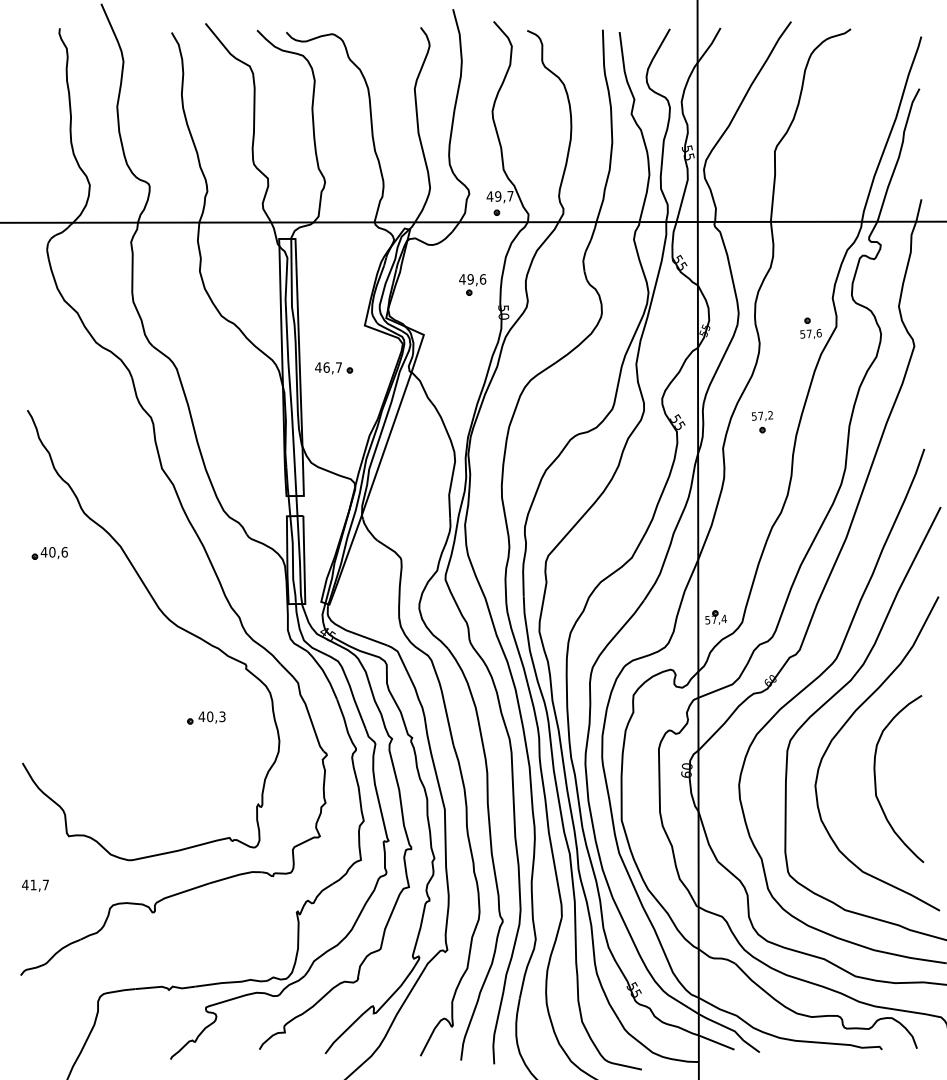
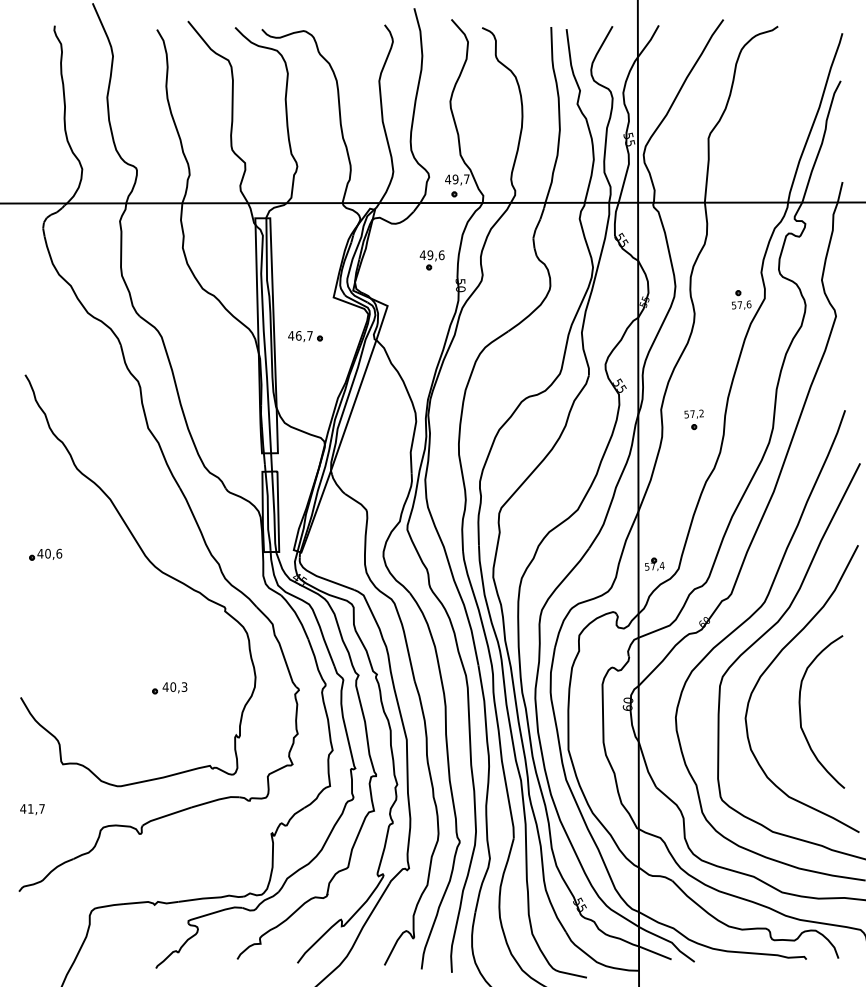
part: (761, 421) -> (693, 419), moved
part: (49, 553) -> (45, 554), moved
part: (206, 718) -> (169, 688), moved

